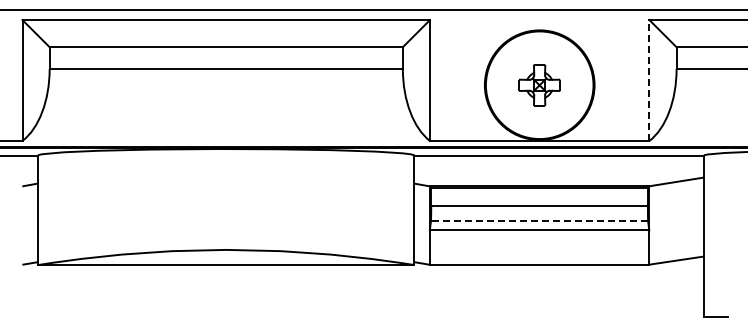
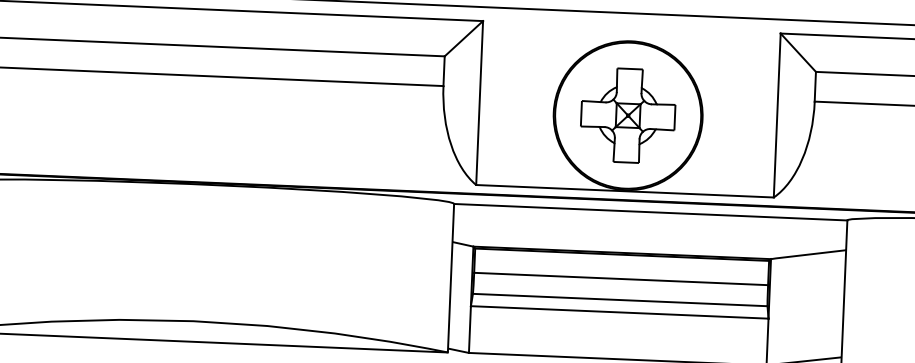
line: (649, 80) -> (777, 115), dashed -> solid
part: (539, 85) -> (627, 116), size x1.67
line: (539, 221) -> (620, 300), dashed -> solid

